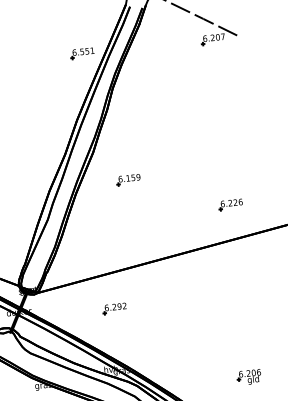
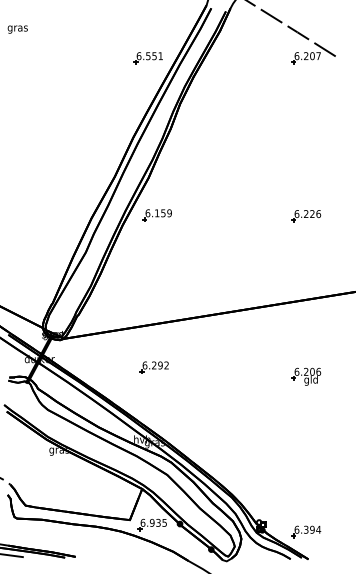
part: (127, 180) -> (156, 215), moved
part: (230, 205) -> (306, 216), moved
part: (249, 377) -> (306, 376), moved

